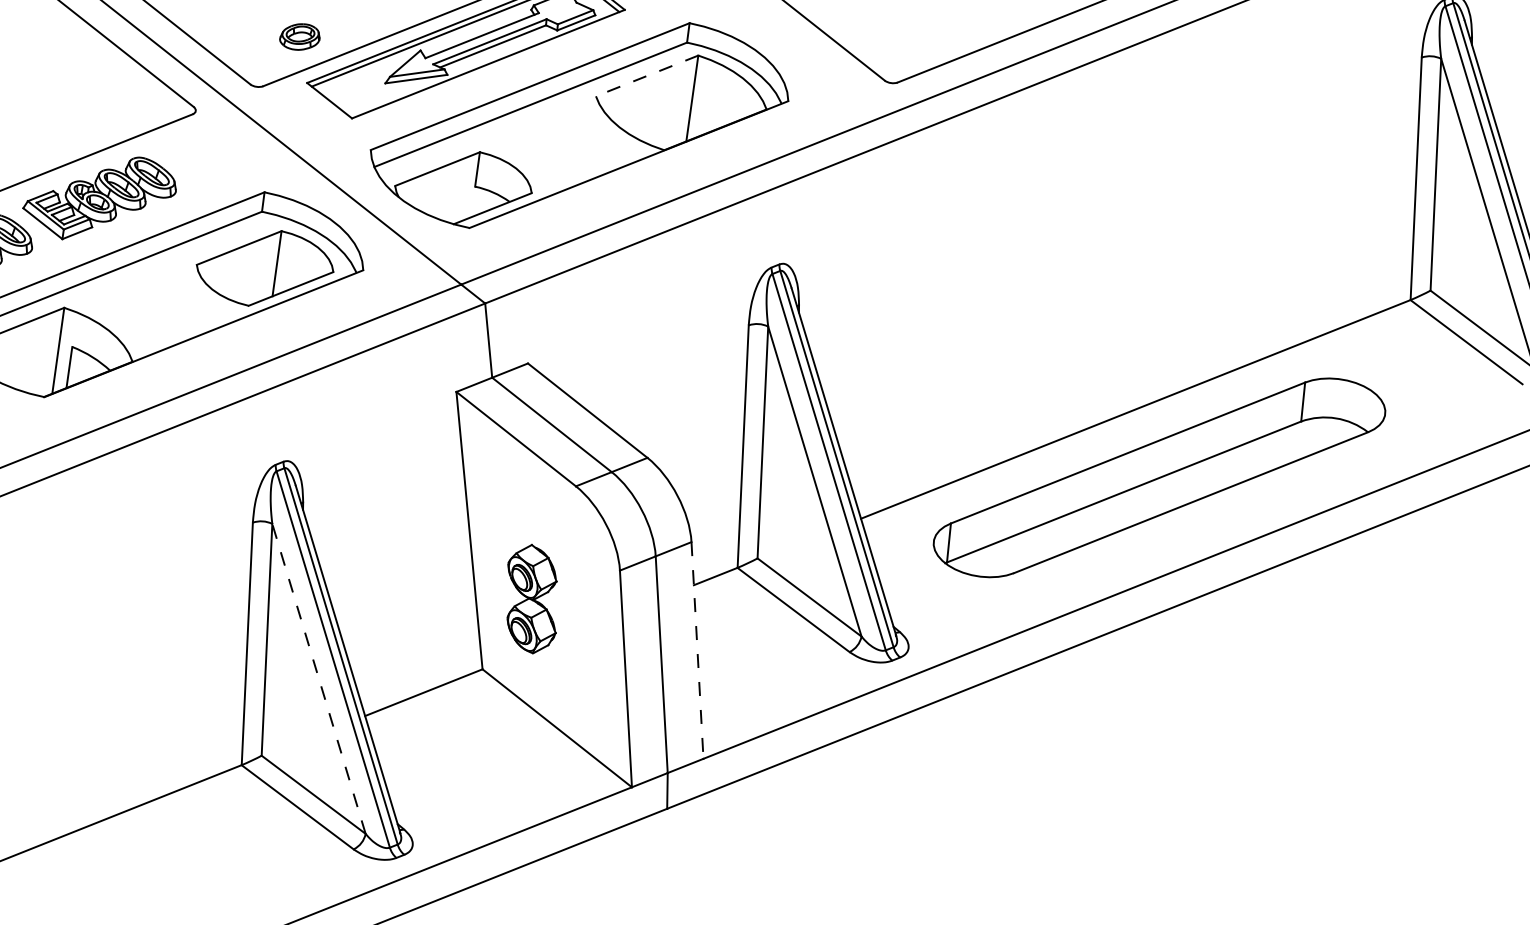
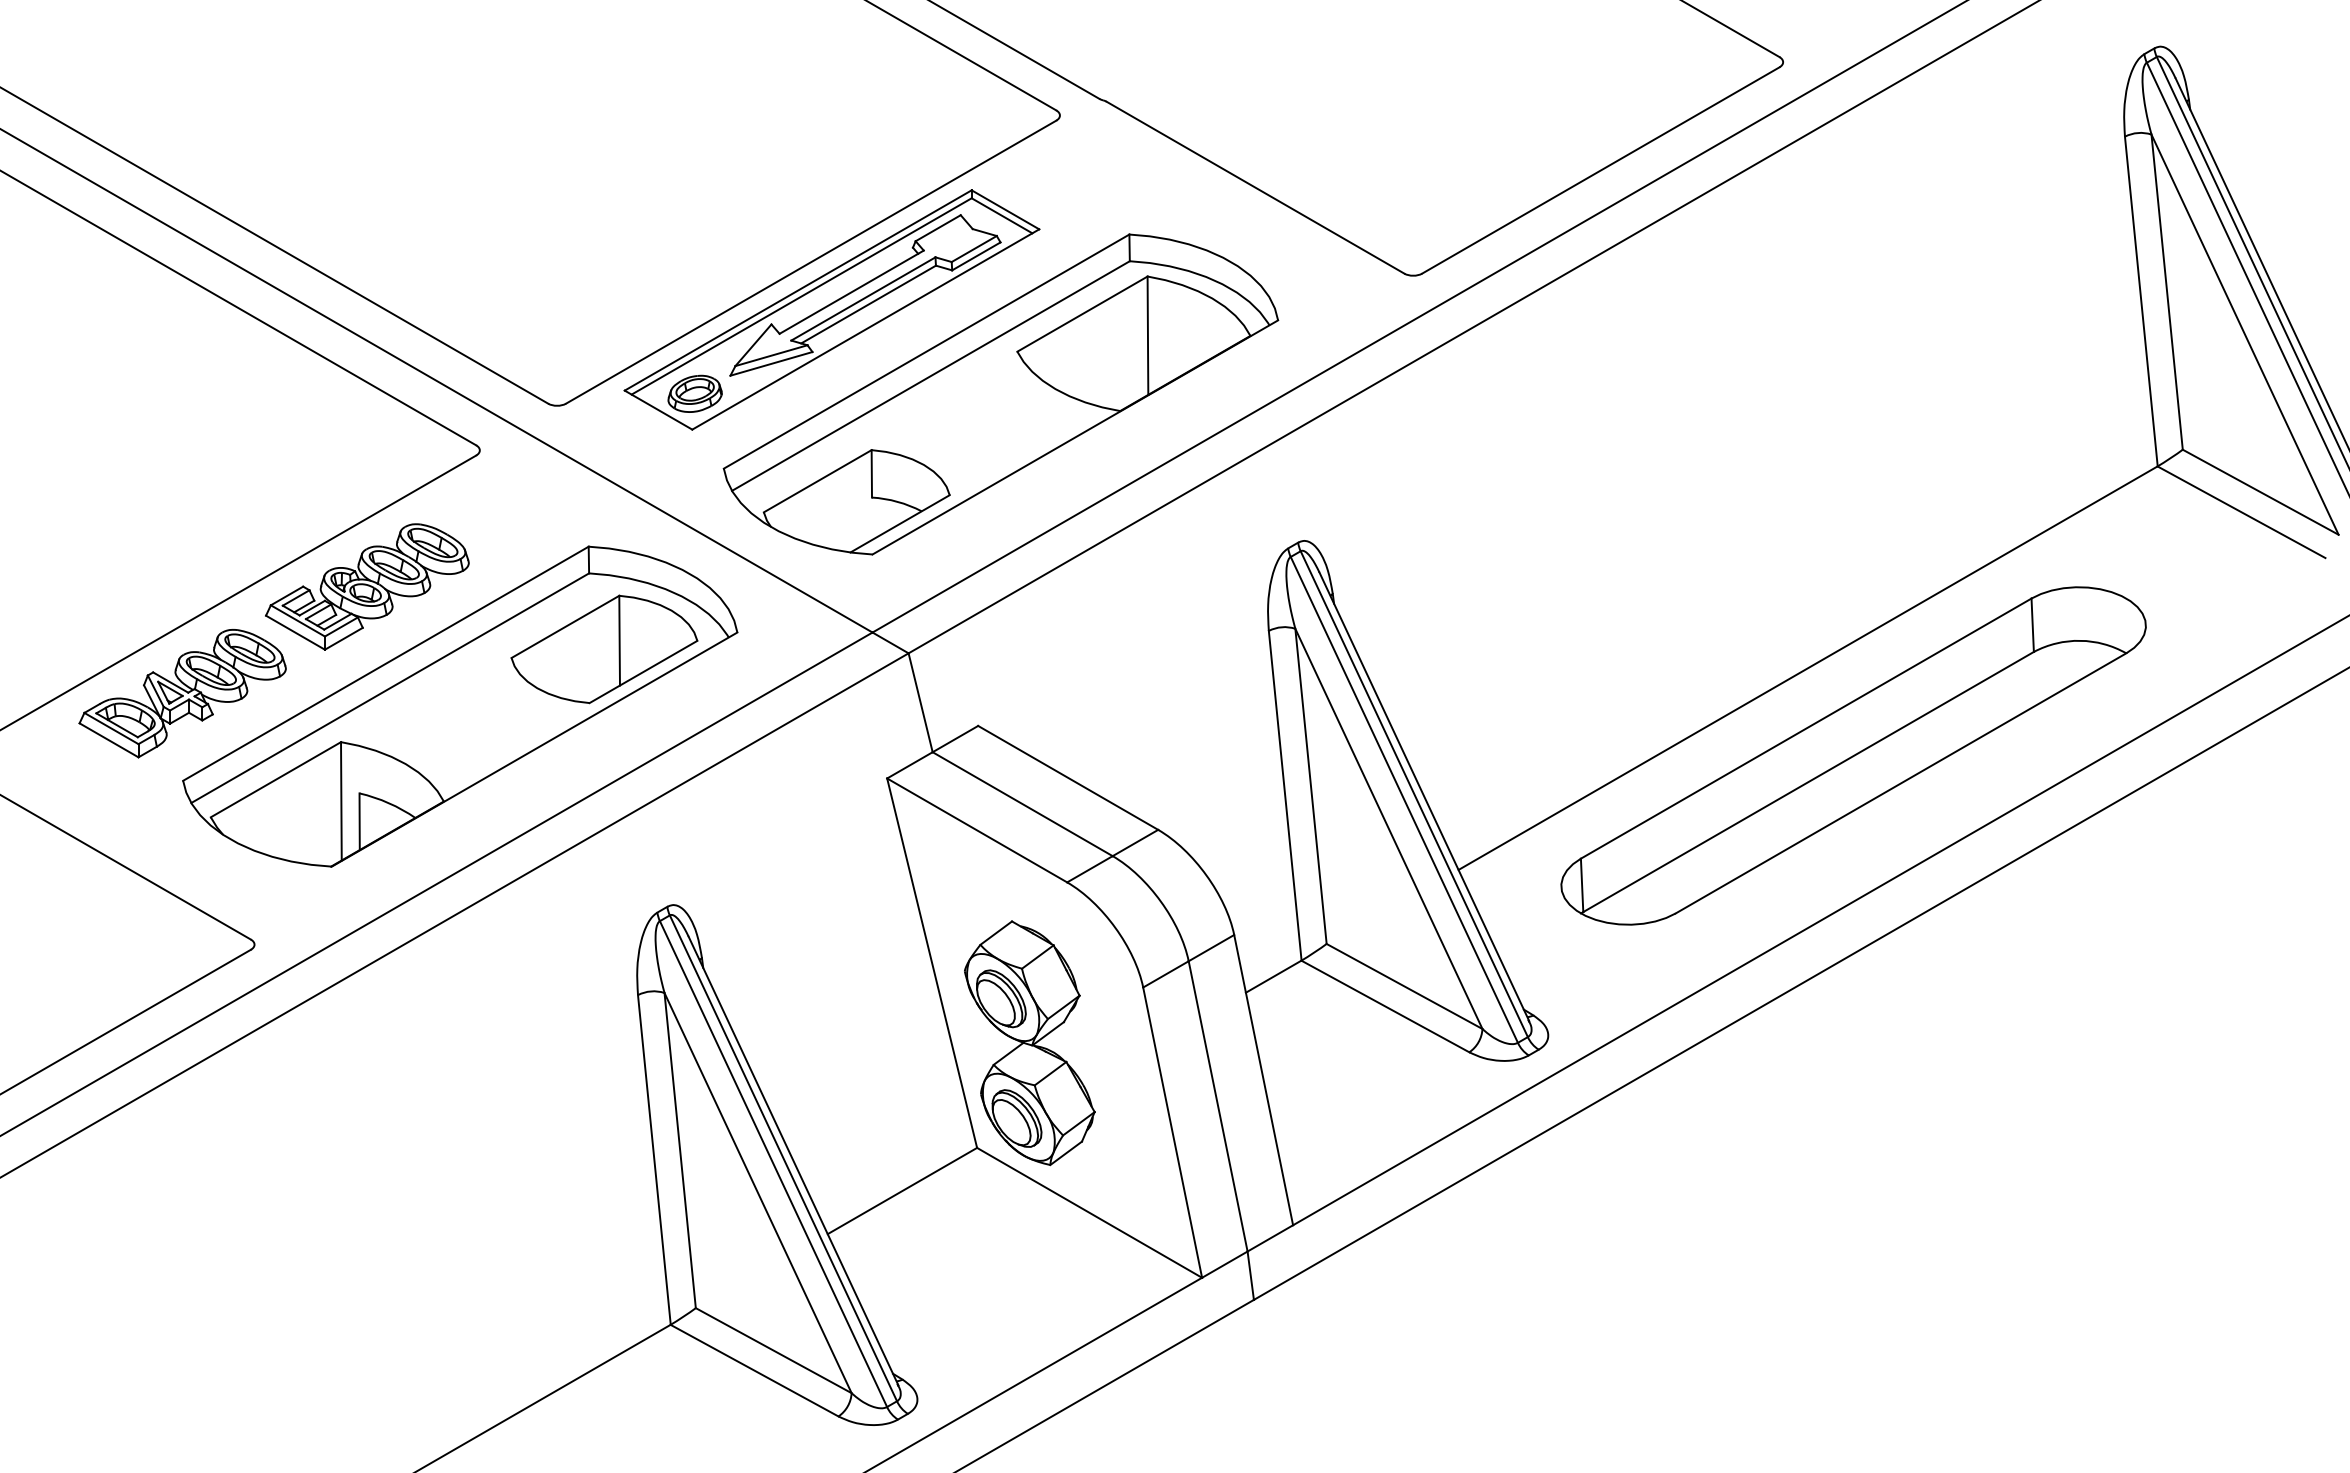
part: (299, 36) -> (694, 393), moved
line: (647, 76) -> (1082, 314), dashed -> solid
part: (531, 599) -> (1029, 1043), size x1.67
line: (697, 650) -> (1263, 1080), dashed -> solid
line: (319, 679) -> (758, 1193), dashed -> solid

